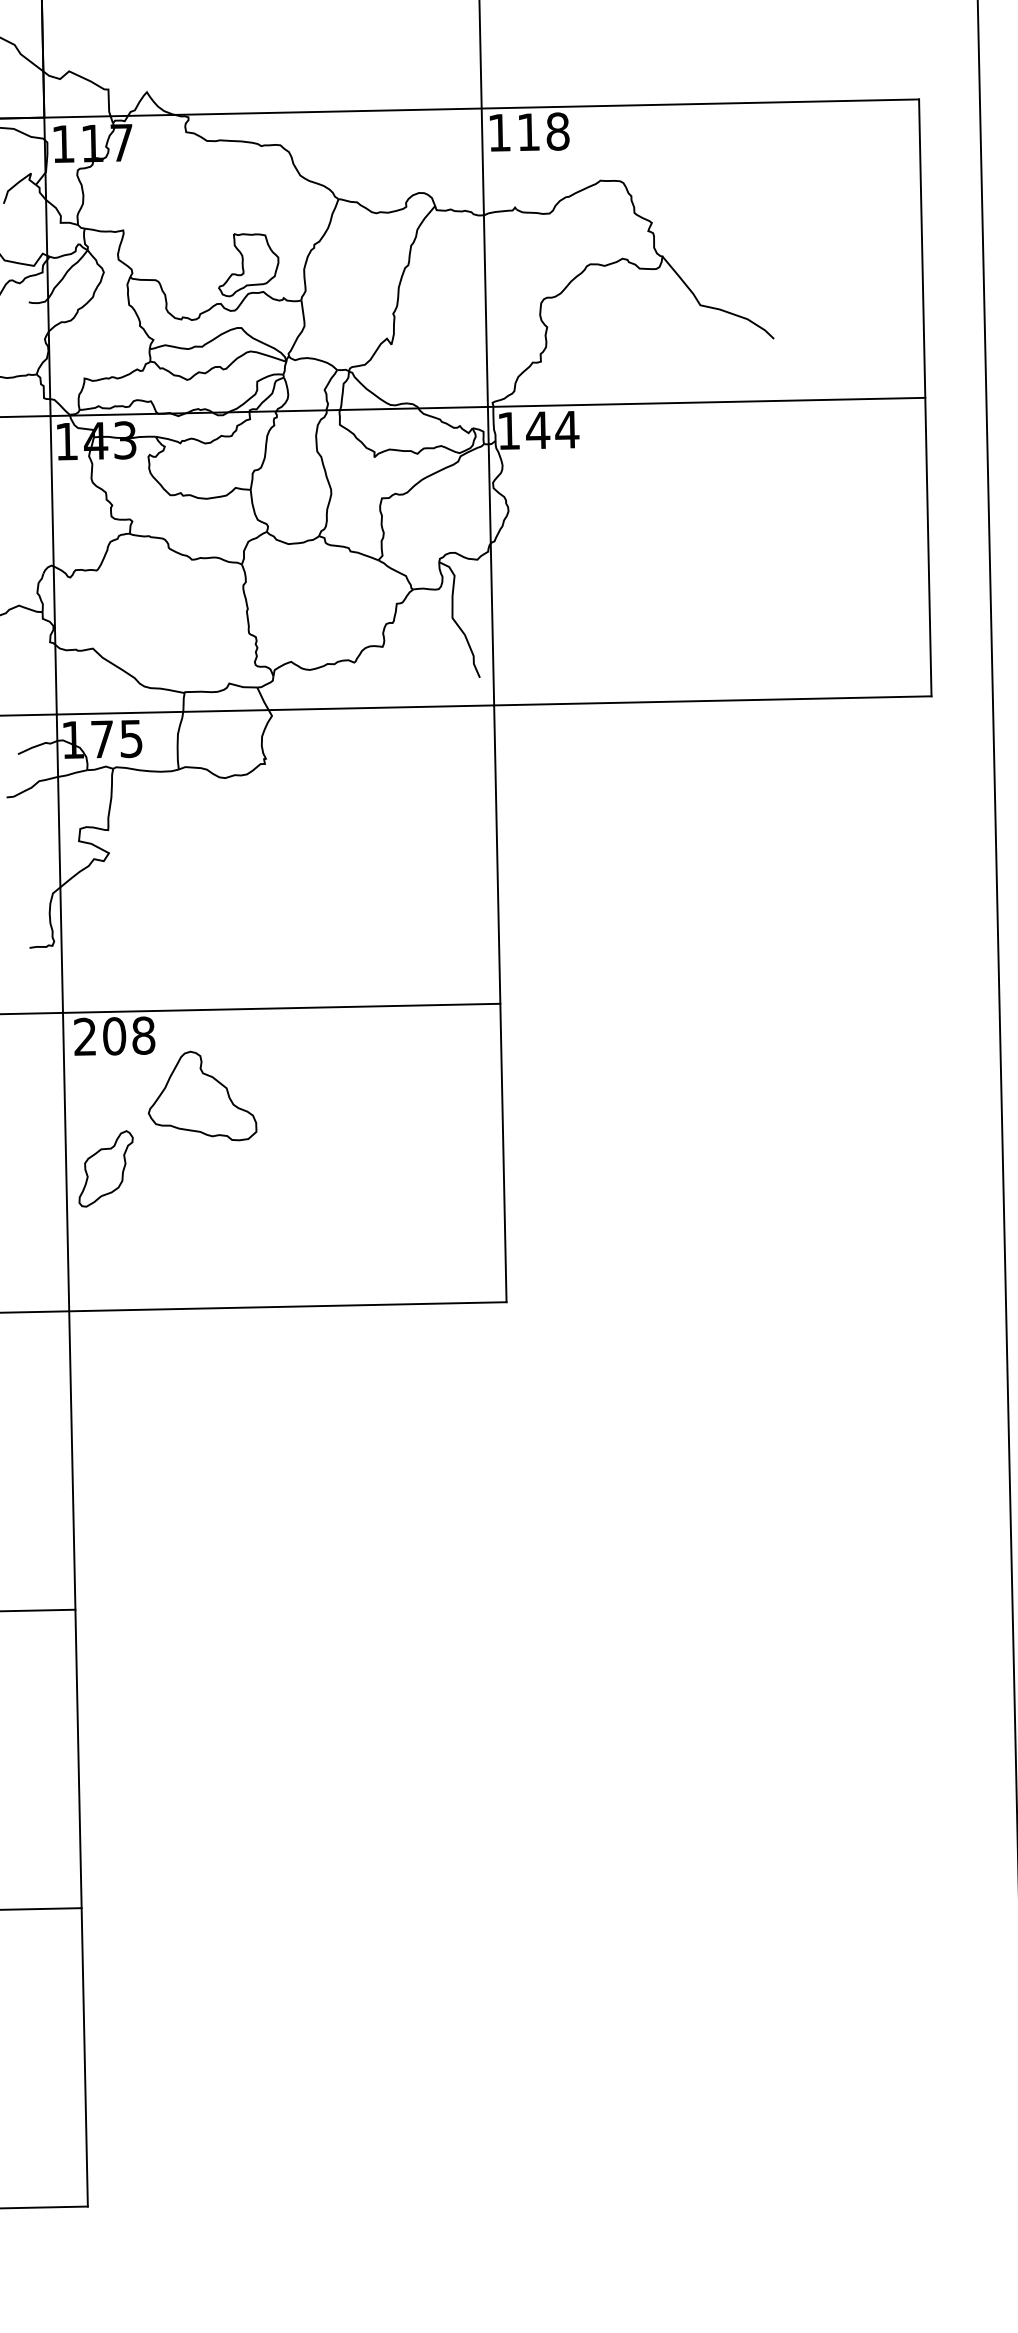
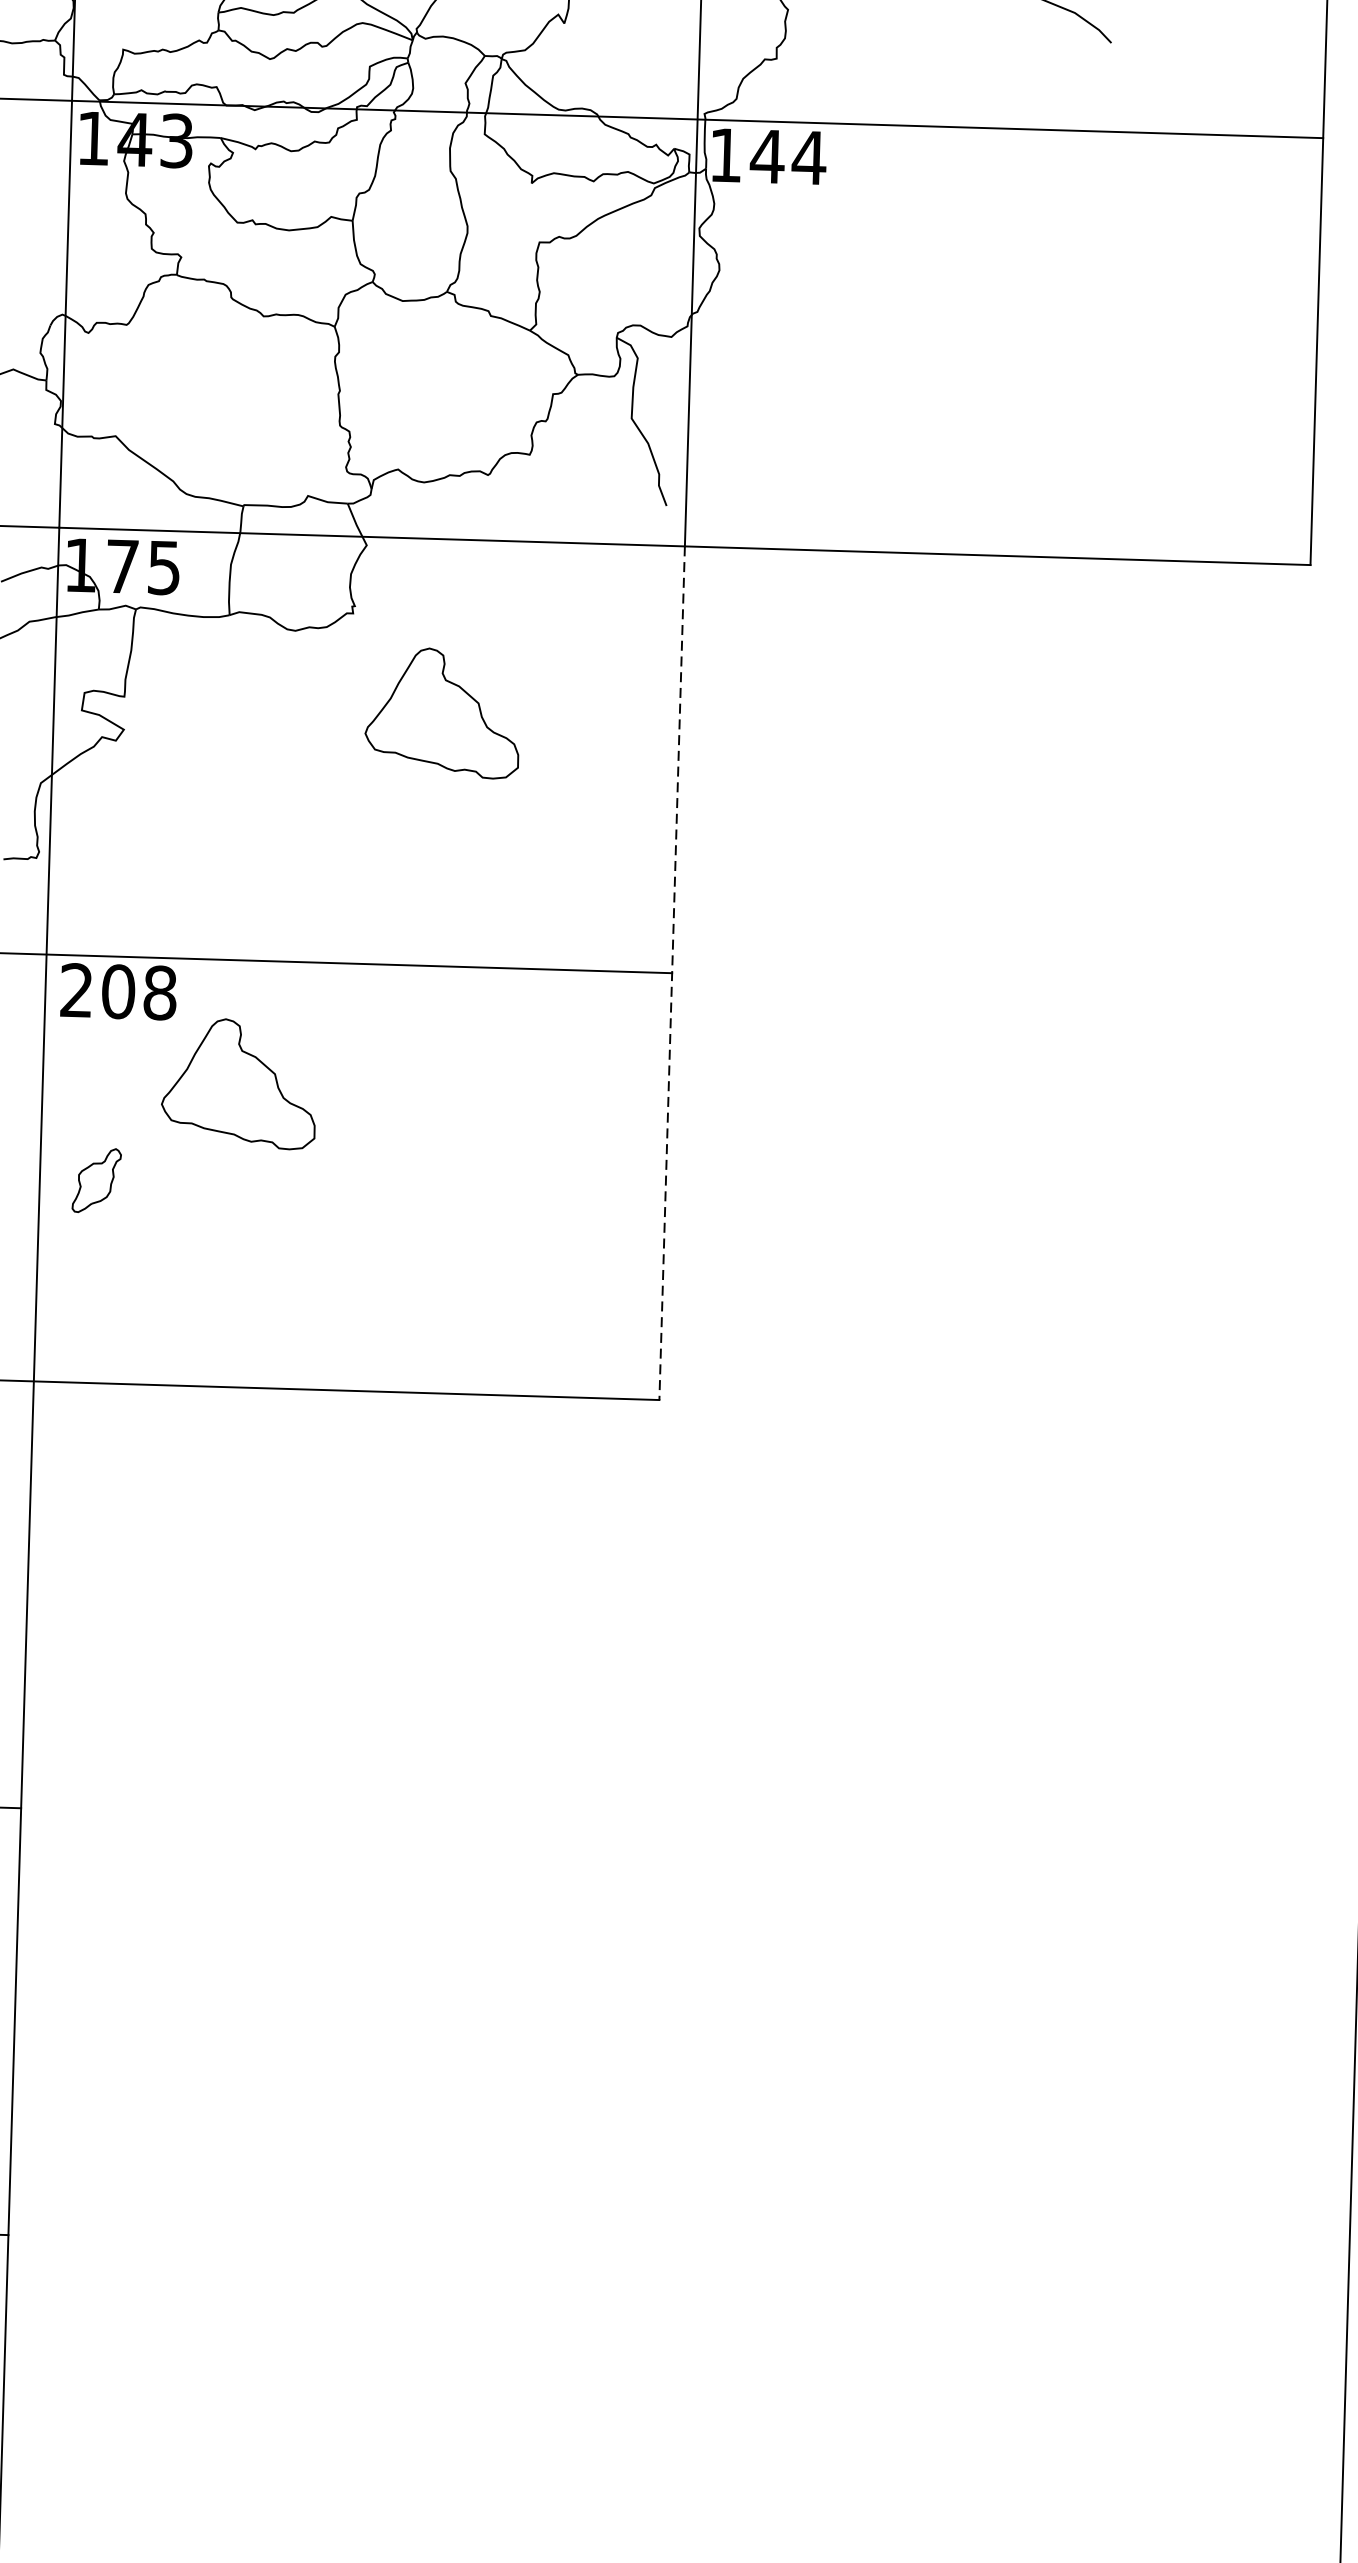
part: (331, 829) -> (443, 711), added
line: (500, 1004) -> (672, 974), solid -> dashed
part: (105, 1168) -> (96, 1179), size x0.6

